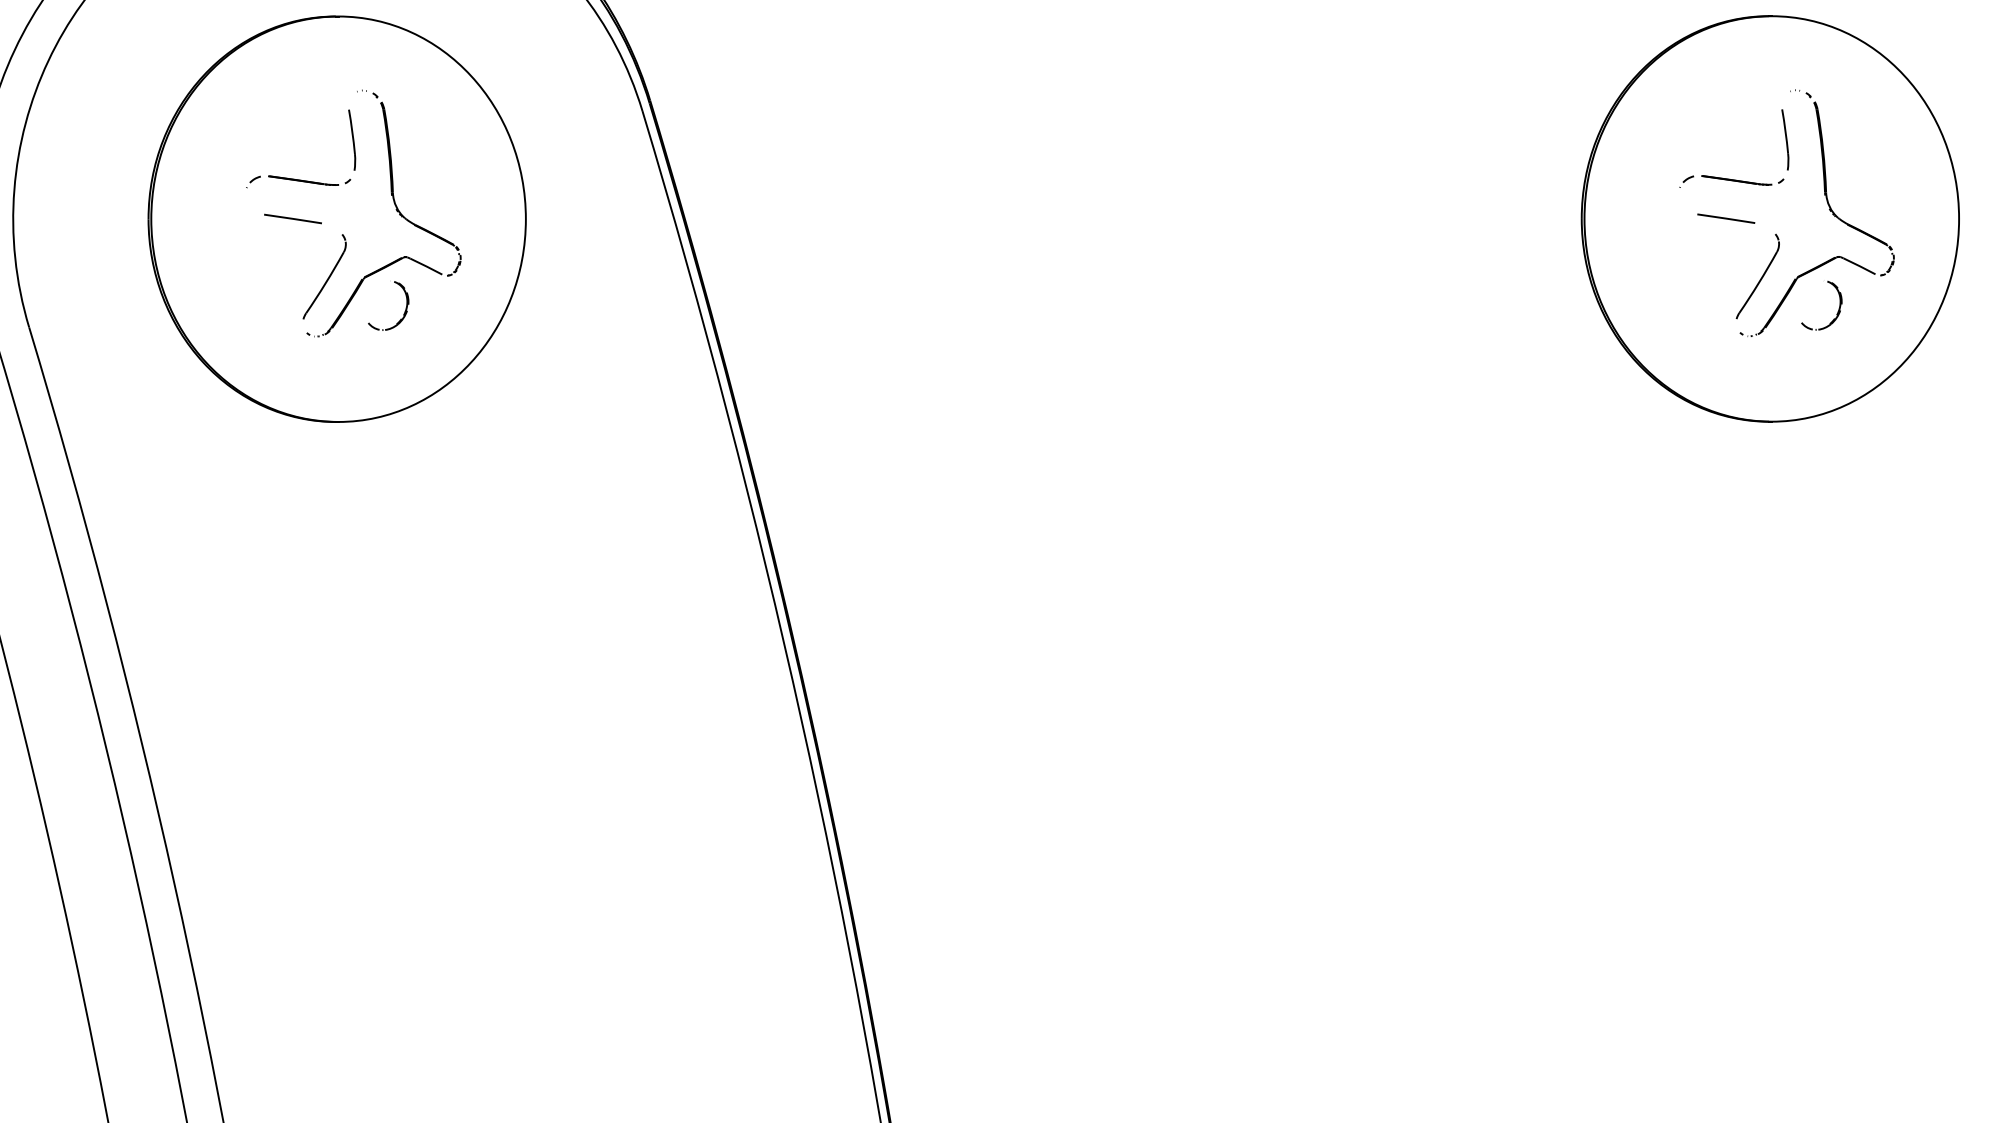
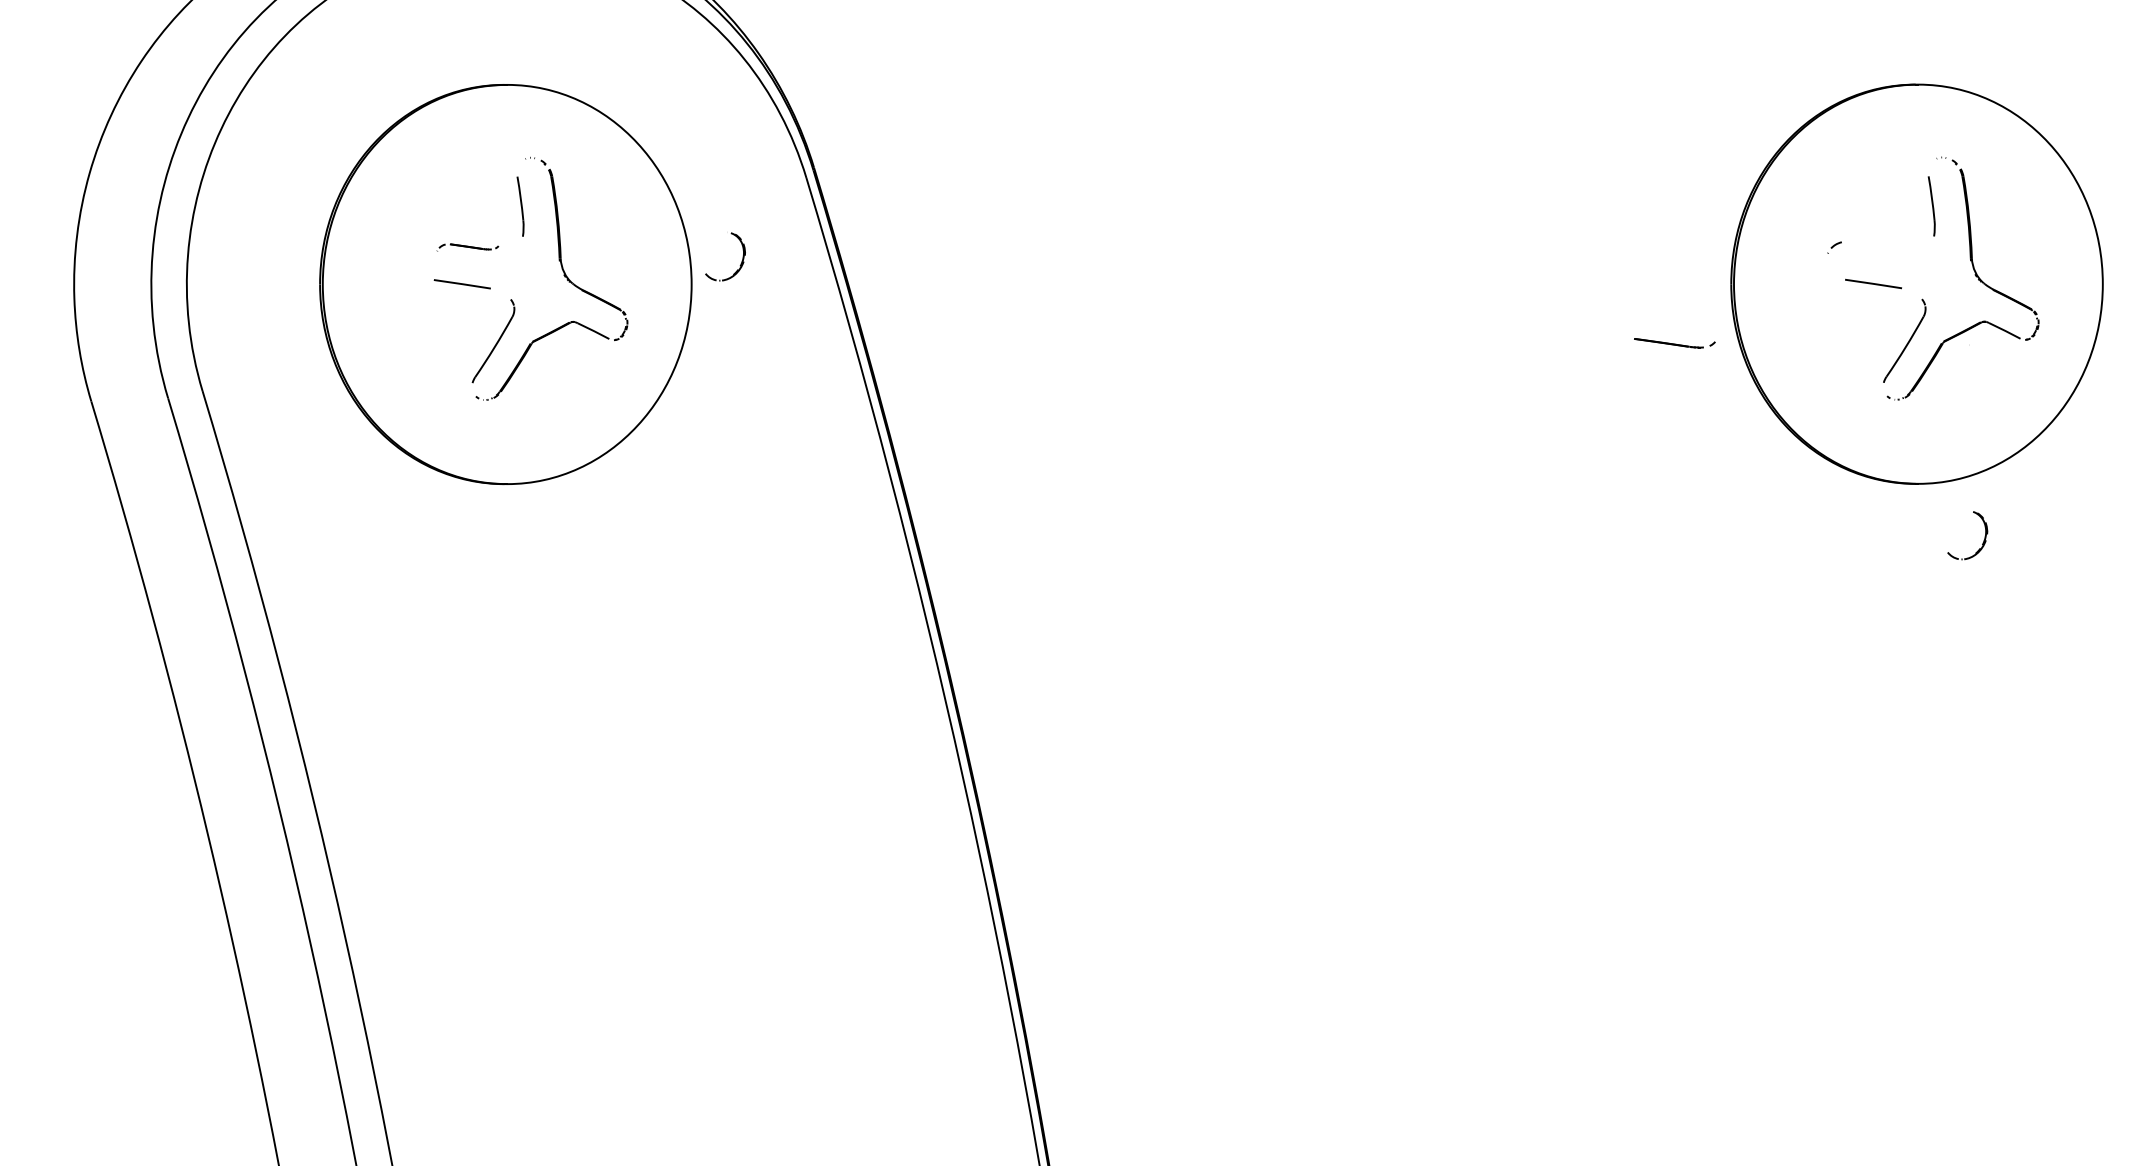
part: (1742, 180) -> (1674, 343), moved
part: (298, 181) -> (467, 247), size x0.6
part: (1837, 310) -> (1983, 540), moved
part: (403, 312) -> (740, 263), moved

